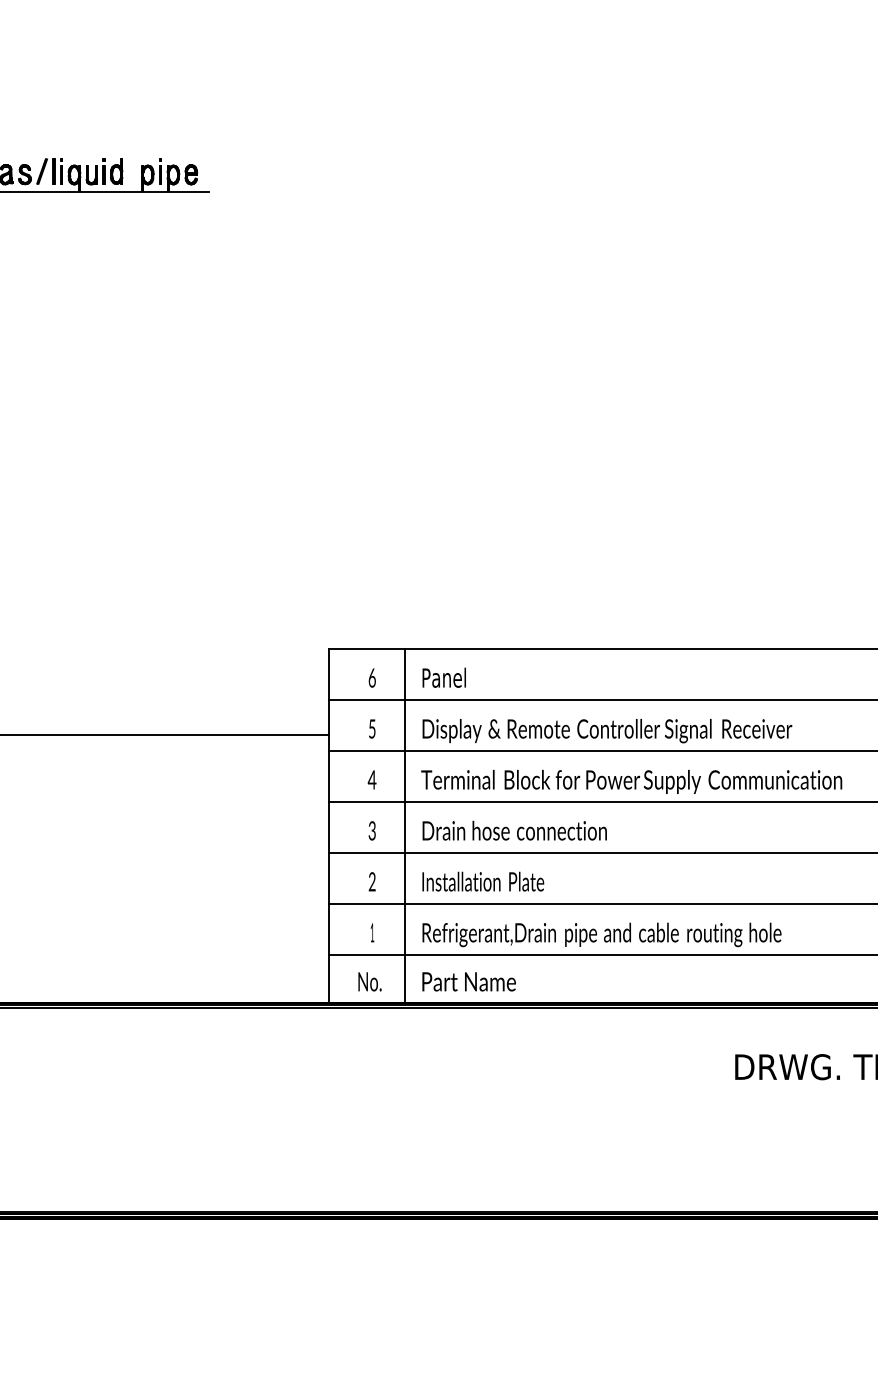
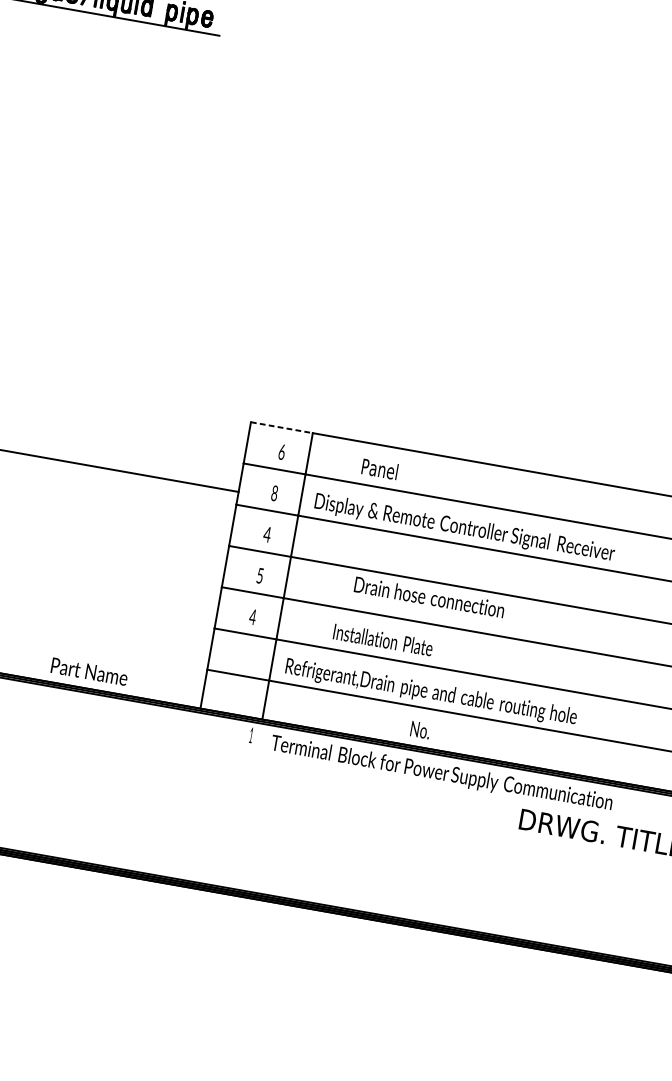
line: (367, 648) -> (282, 427), solid -> dashed
text: (443, 677) -> (379, 468), moved
text: (371, 728) -> (274, 492), 5 -> 8
text: (631, 781) -> (441, 773), moved
text: (371, 830) -> (259, 575), 3 -> 5
text: (514, 830) -> (429, 597), moved
text: (372, 881) -> (253, 616), 2 -> 4
text: (483, 881) -> (383, 639), moved
text: (372, 932) -> (251, 735), moved
text: (369, 981) -> (420, 729), moved
text: (468, 981) -> (89, 671), moved

